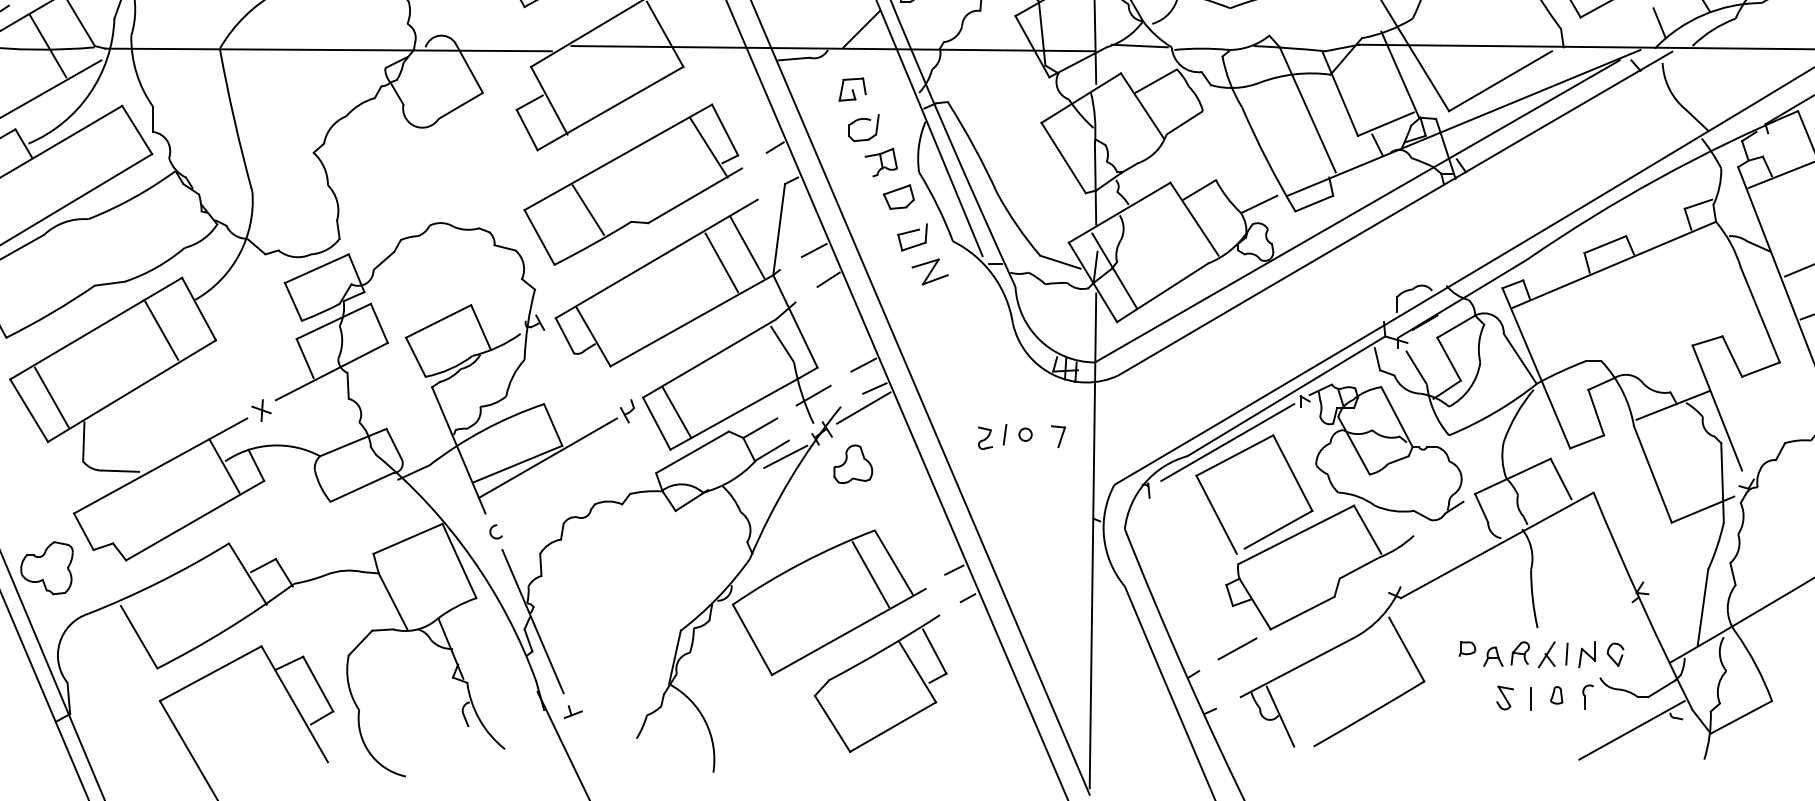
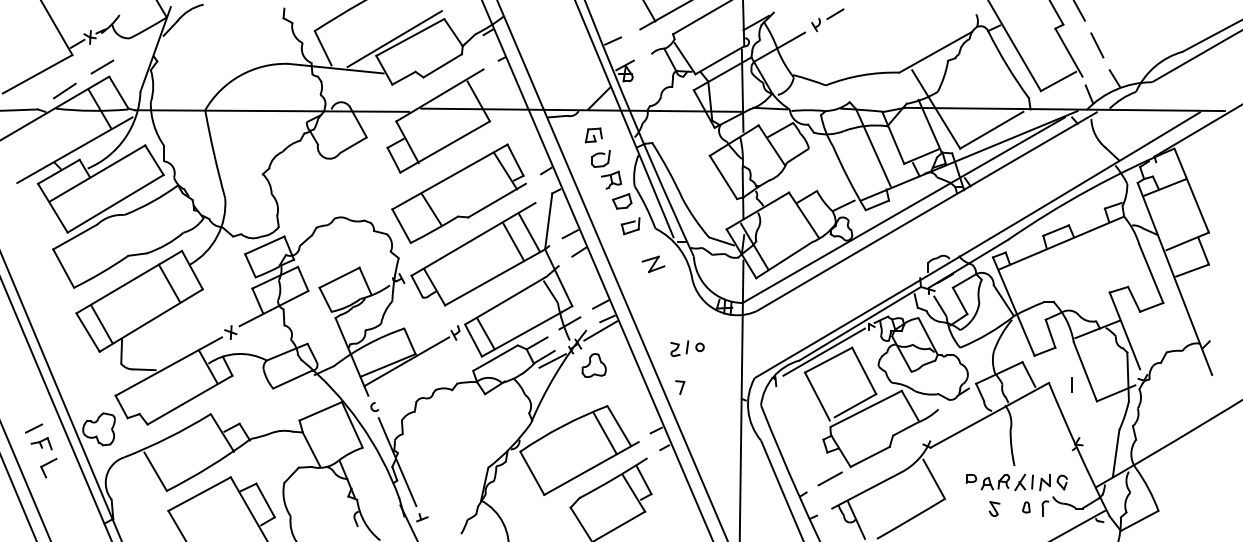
part: (930, 270) -> (653, 263), moved
part: (1058, 436) -> (680, 387), moved
line: (1531, 698) -> (1071, 384), moved

